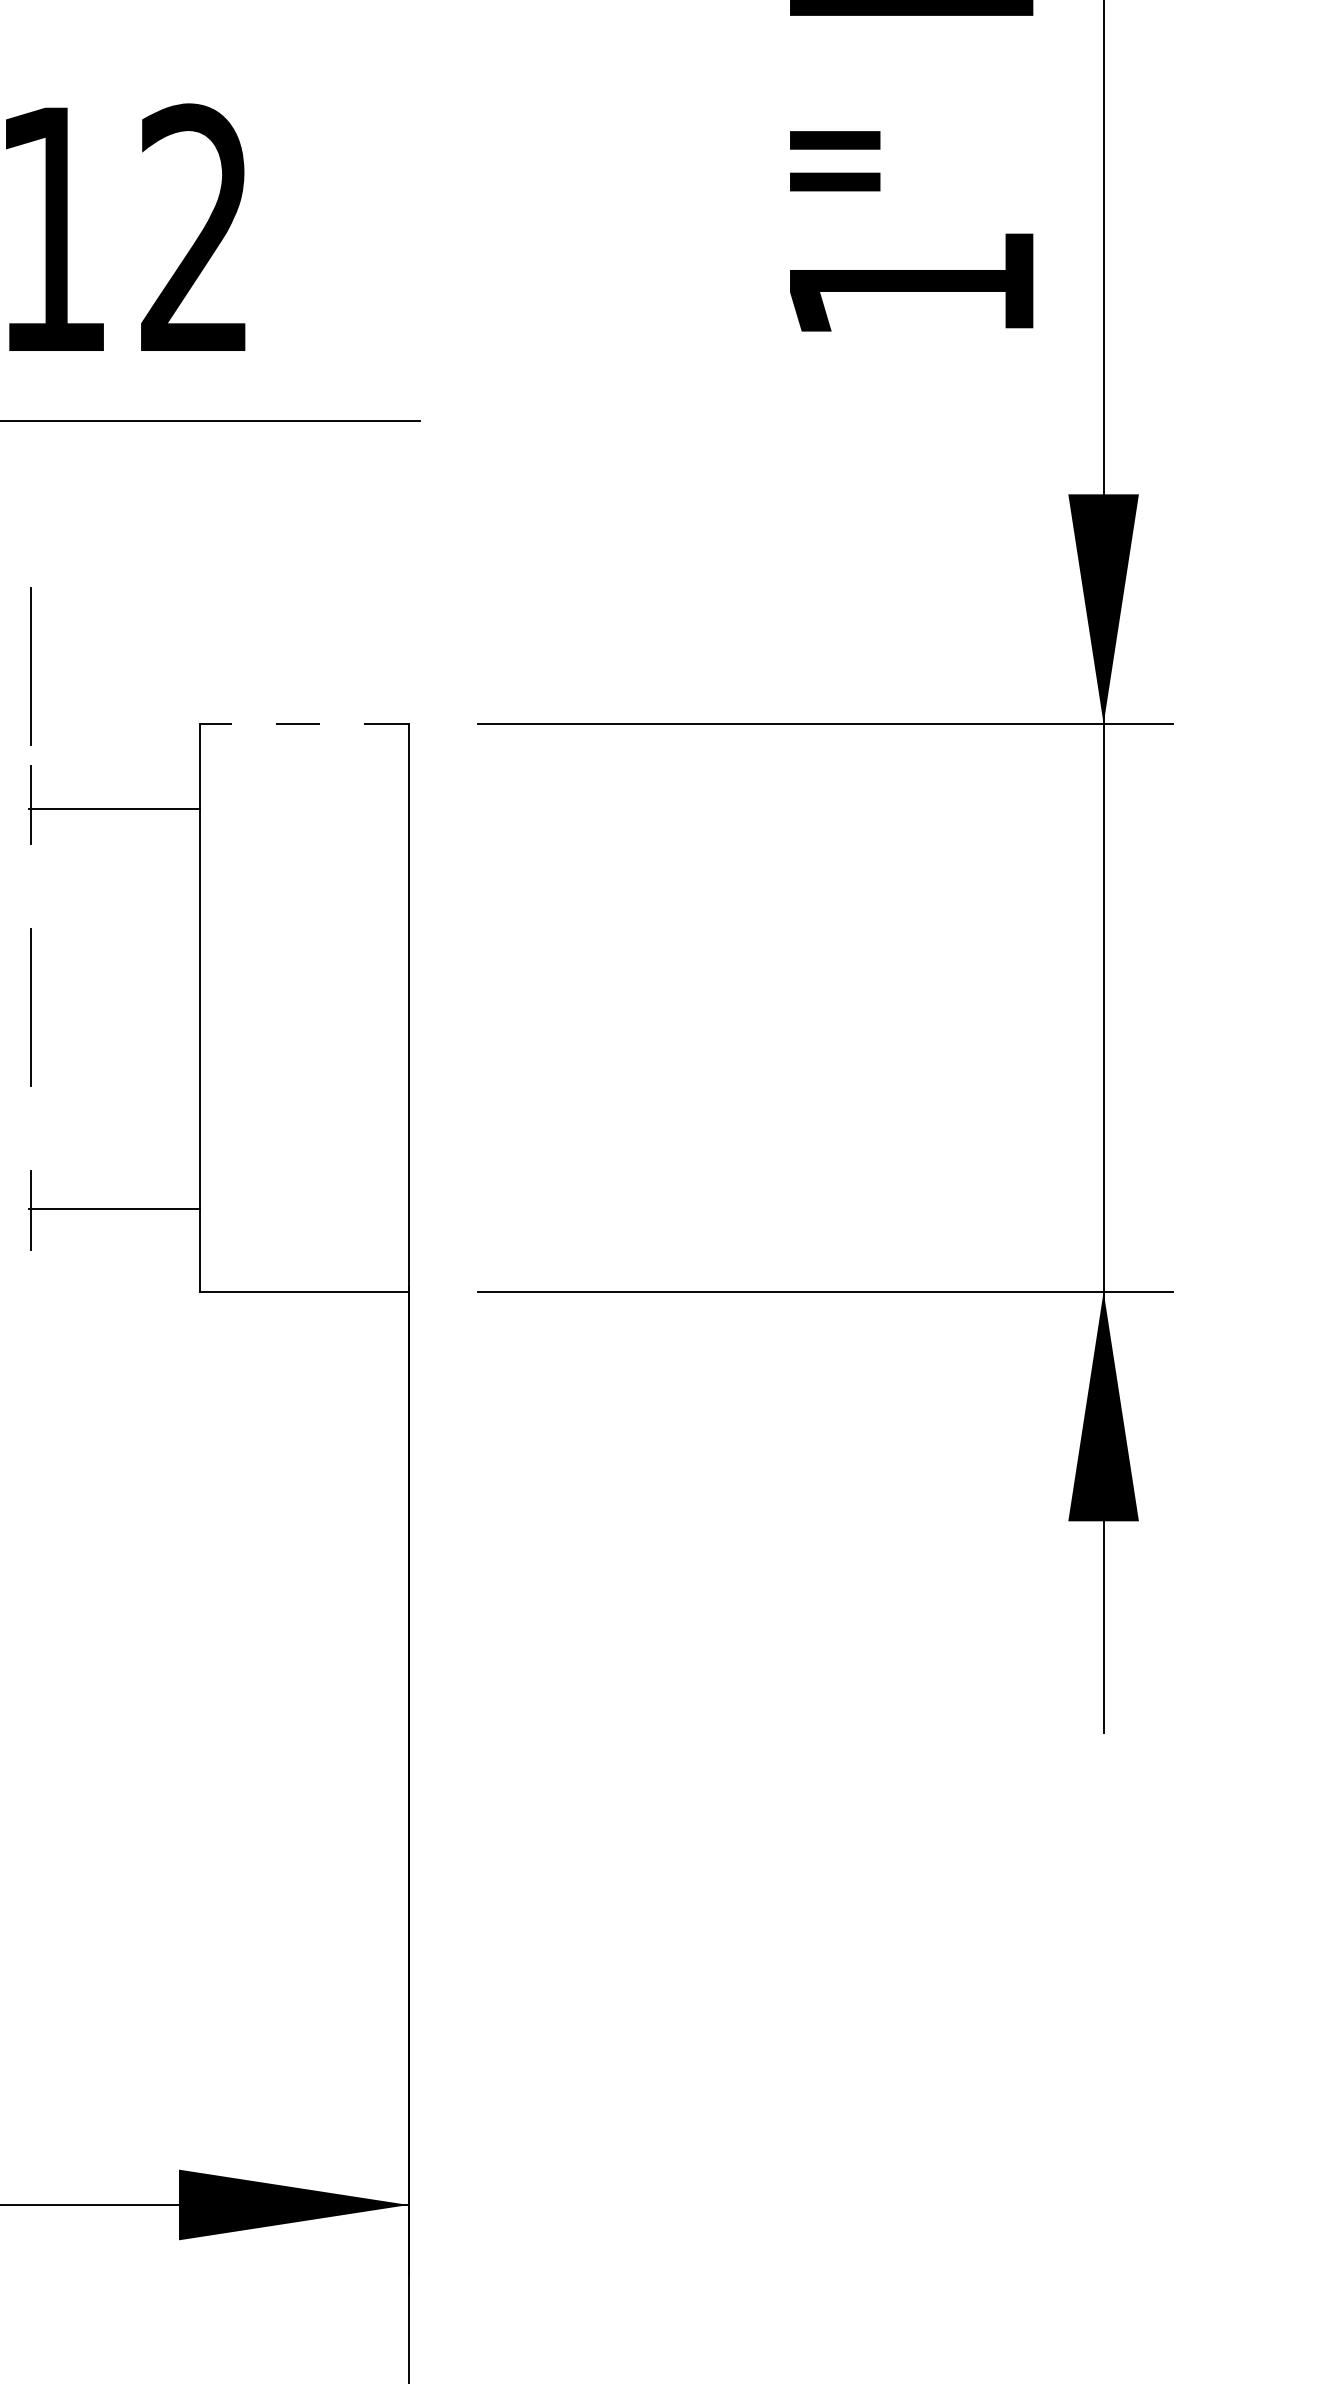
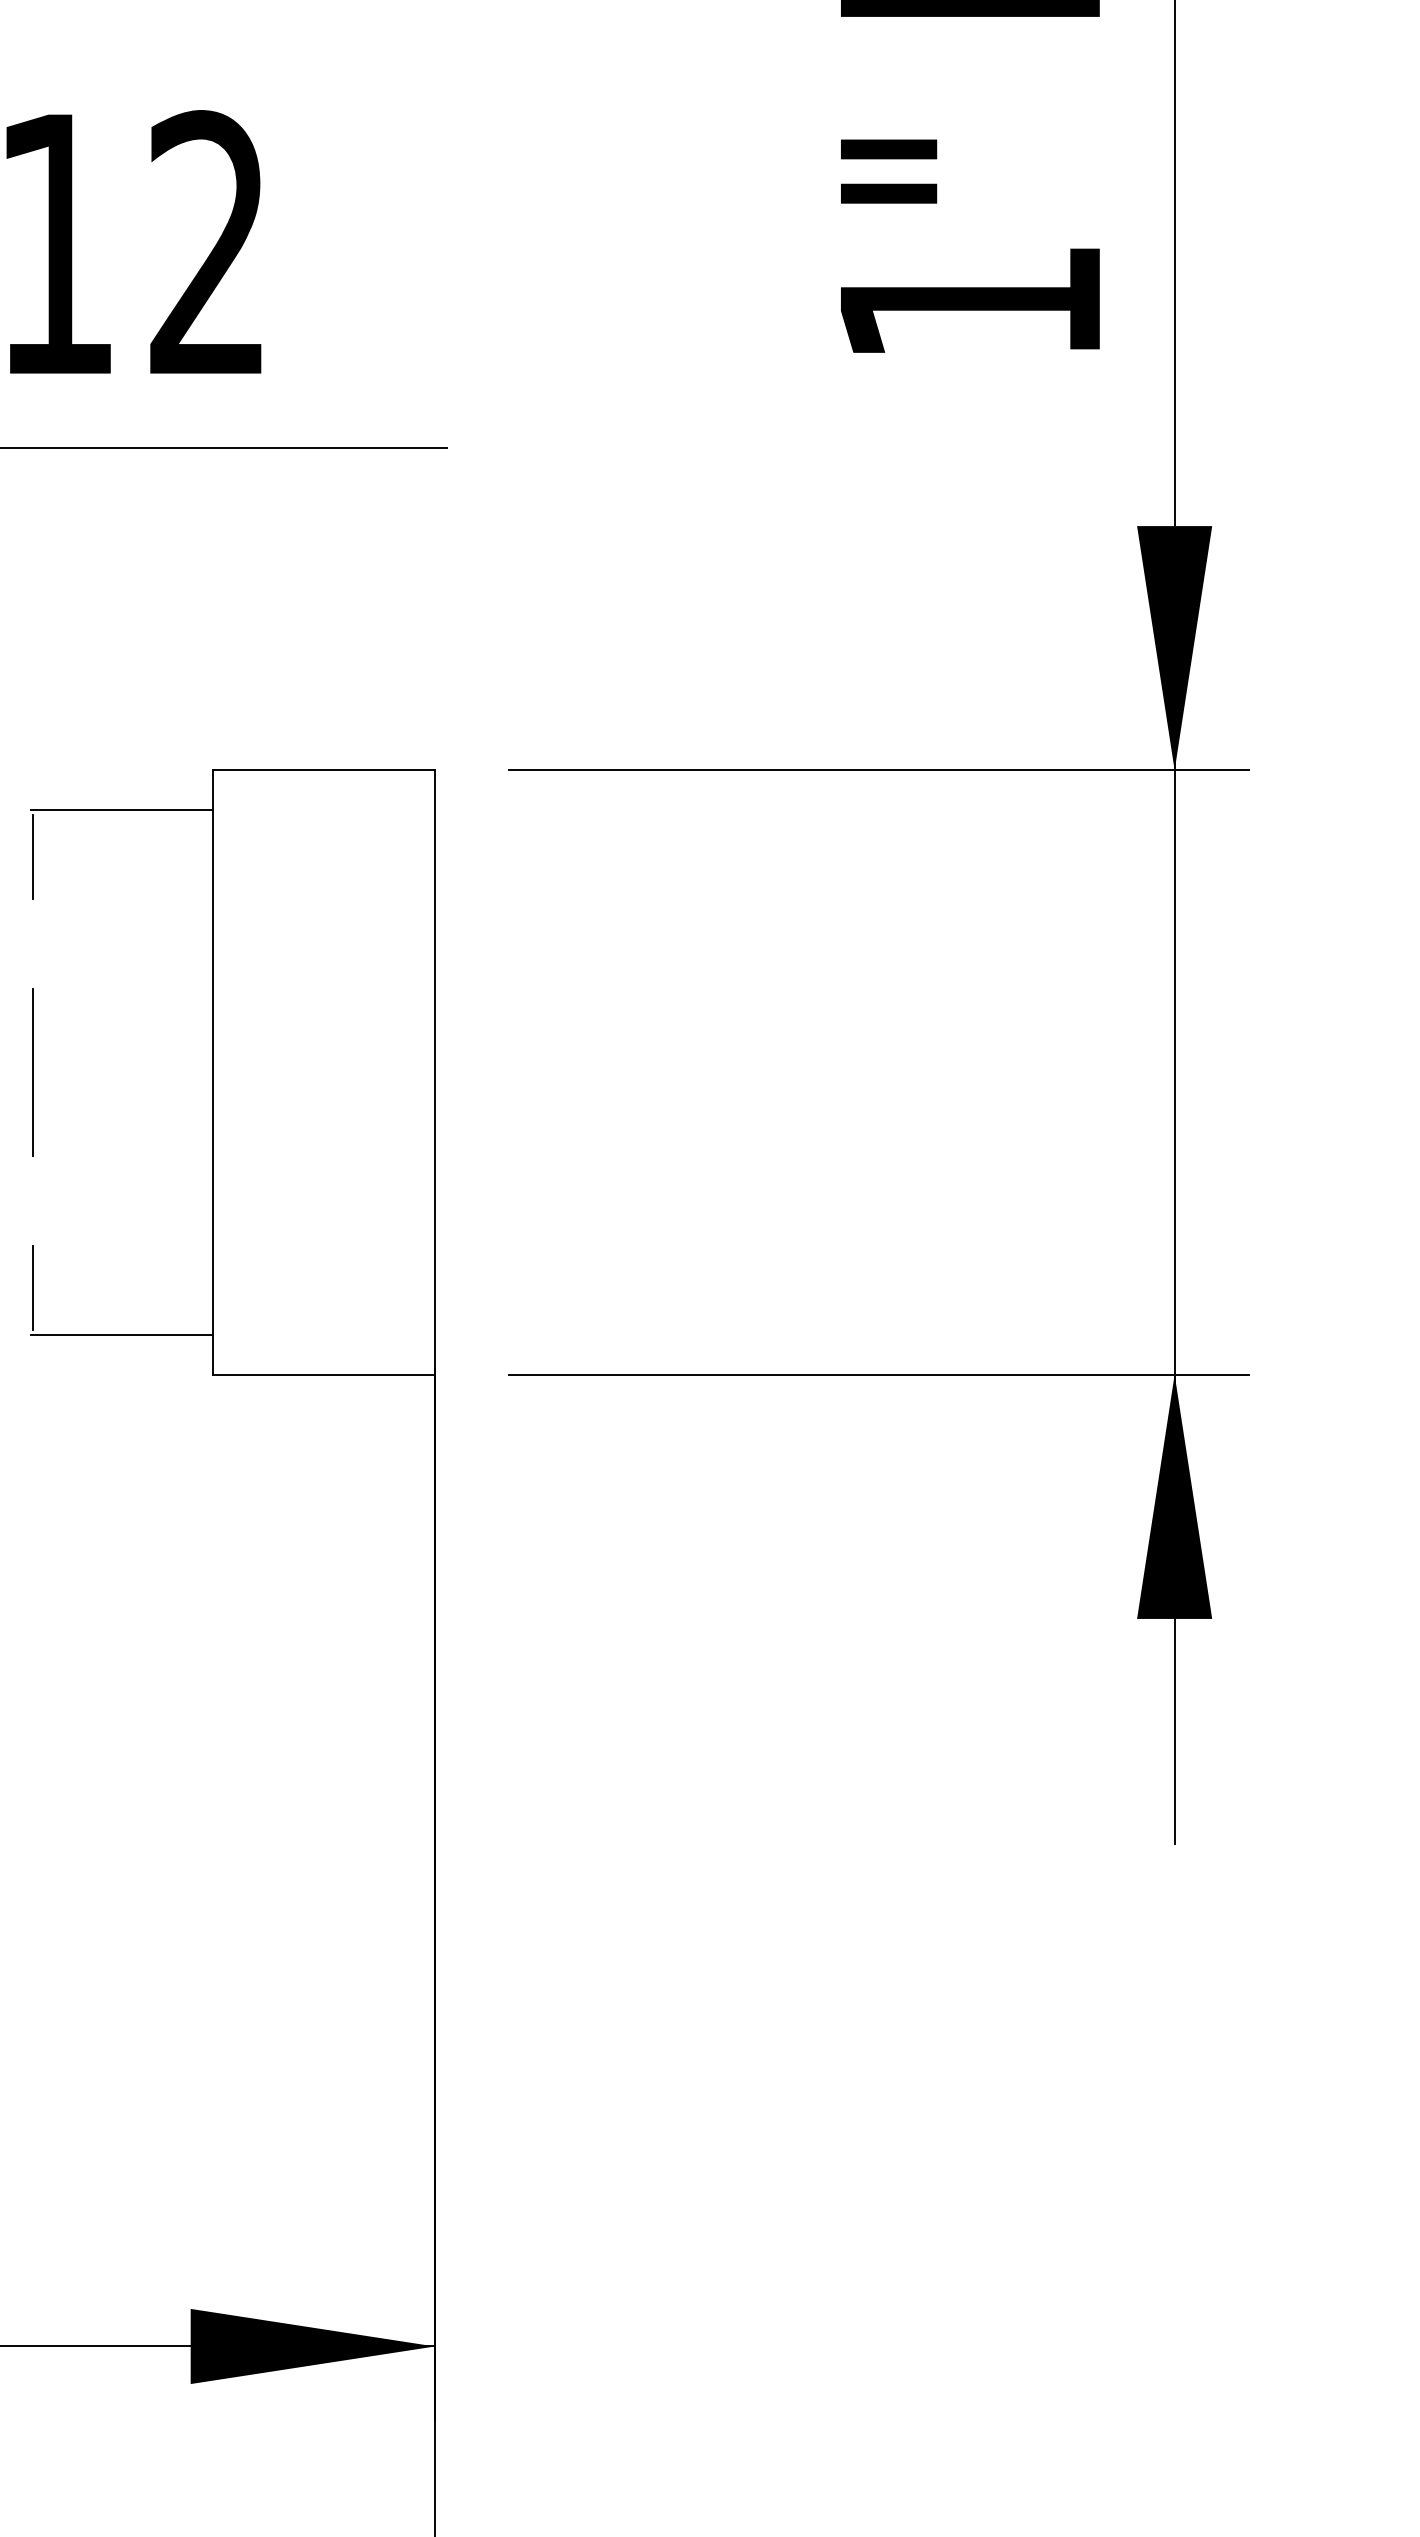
line: (30, 666) -> (32, 709), removed
line: (303, 724) -> (323, 770), dashed -> solid
line: (114, 808) -> (122, 809), moved
line: (114, 1209) -> (122, 1335), moved

